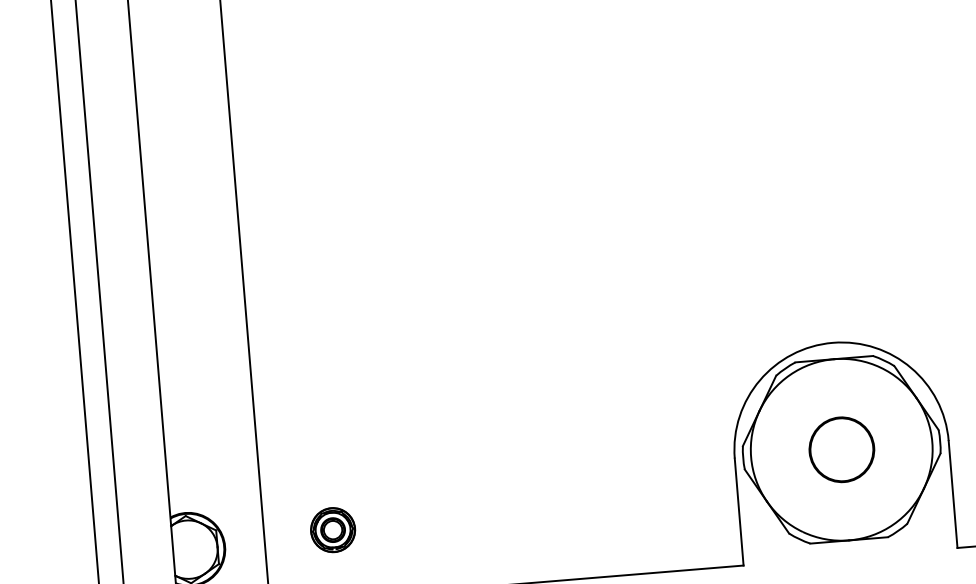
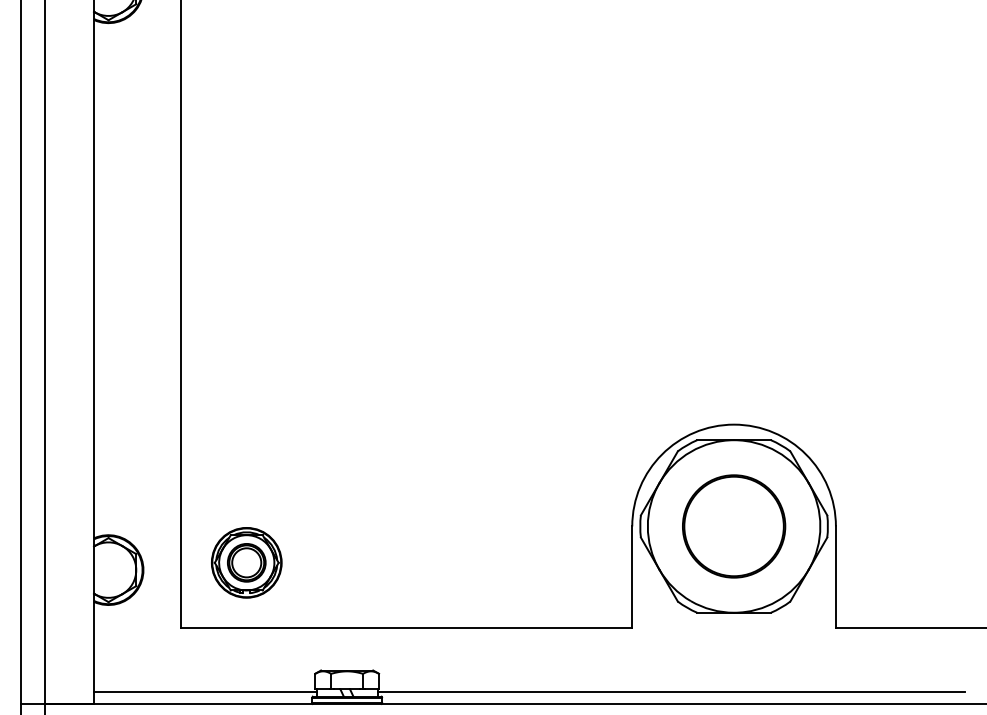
part: (842, 449) -> (734, 526), size x1.67
part: (332, 529) -> (246, 562), size x1.67

